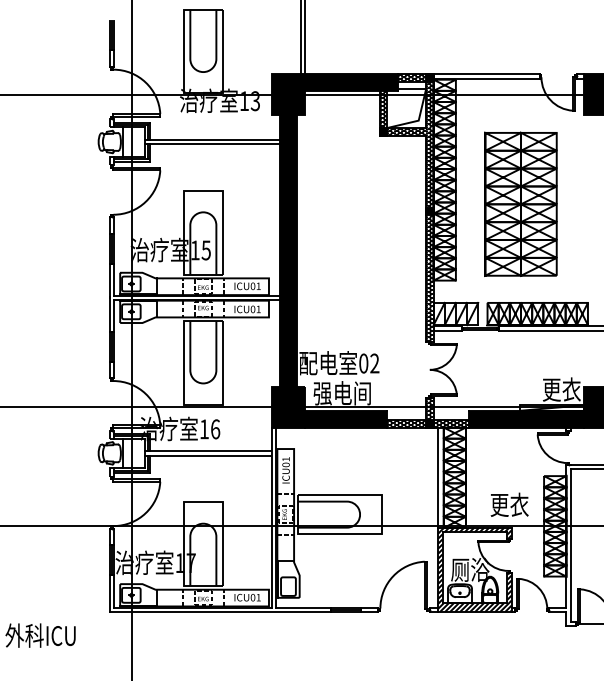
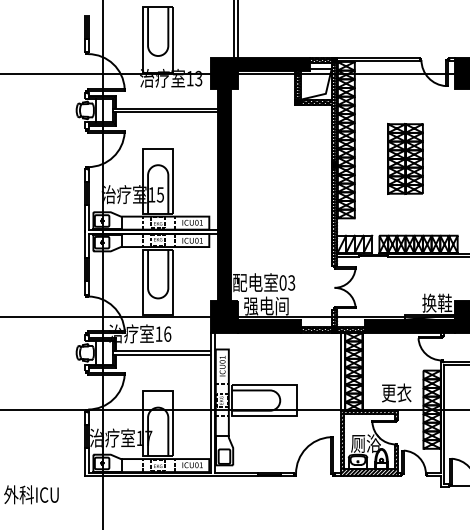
part: (520, 203) -> (405, 158), size x0.62
text: (374, 364) -> (291, 283), 02 -> 03
text: (562, 388) -> (437, 302), 更衣 -> 换鞋

